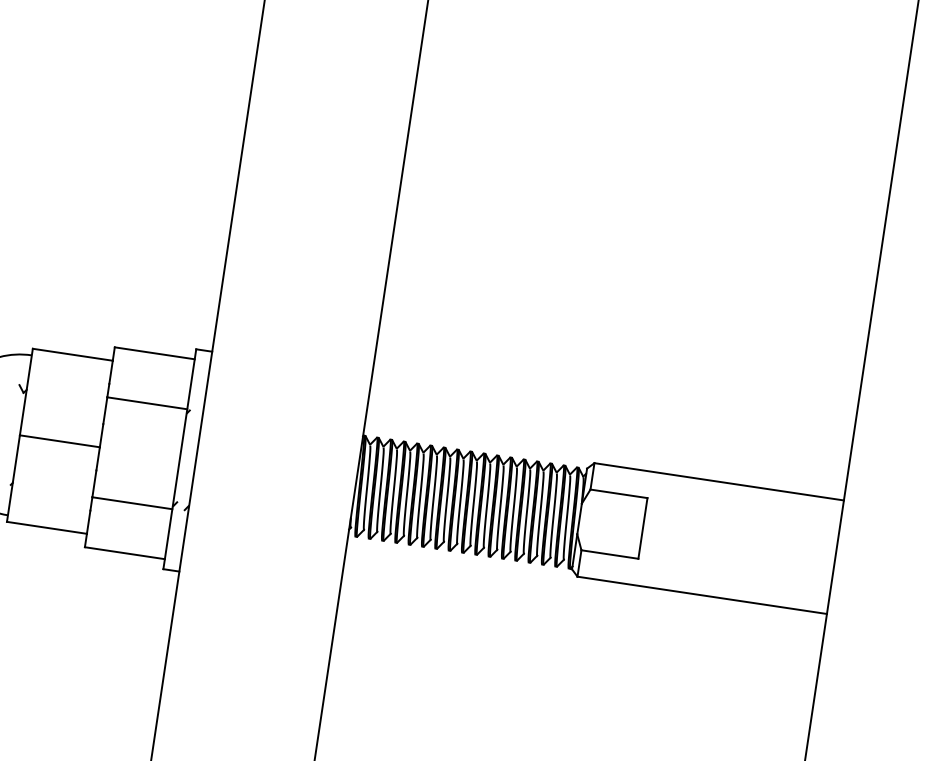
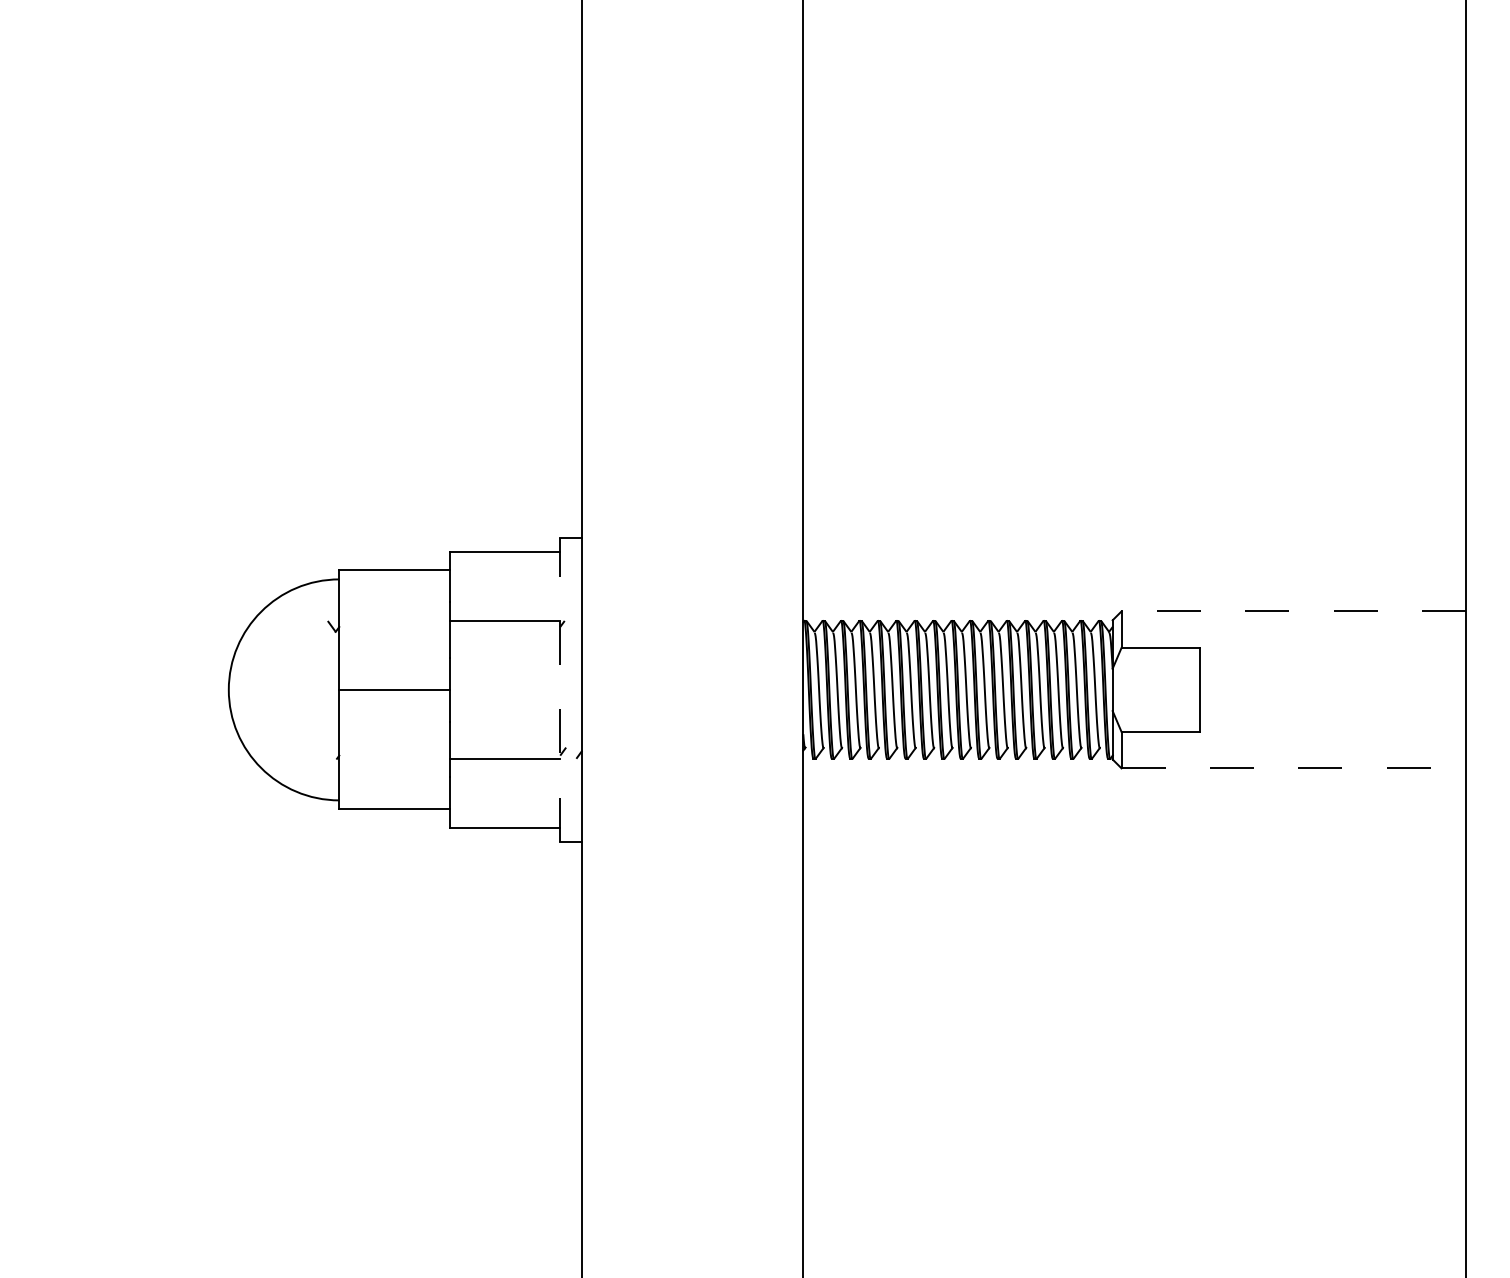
line: (180, 458) -> (560, 689), solid -> dashed
line: (718, 481) -> (1293, 611), solid -> dashed
line: (702, 595) -> (1294, 768), solid -> dashed

